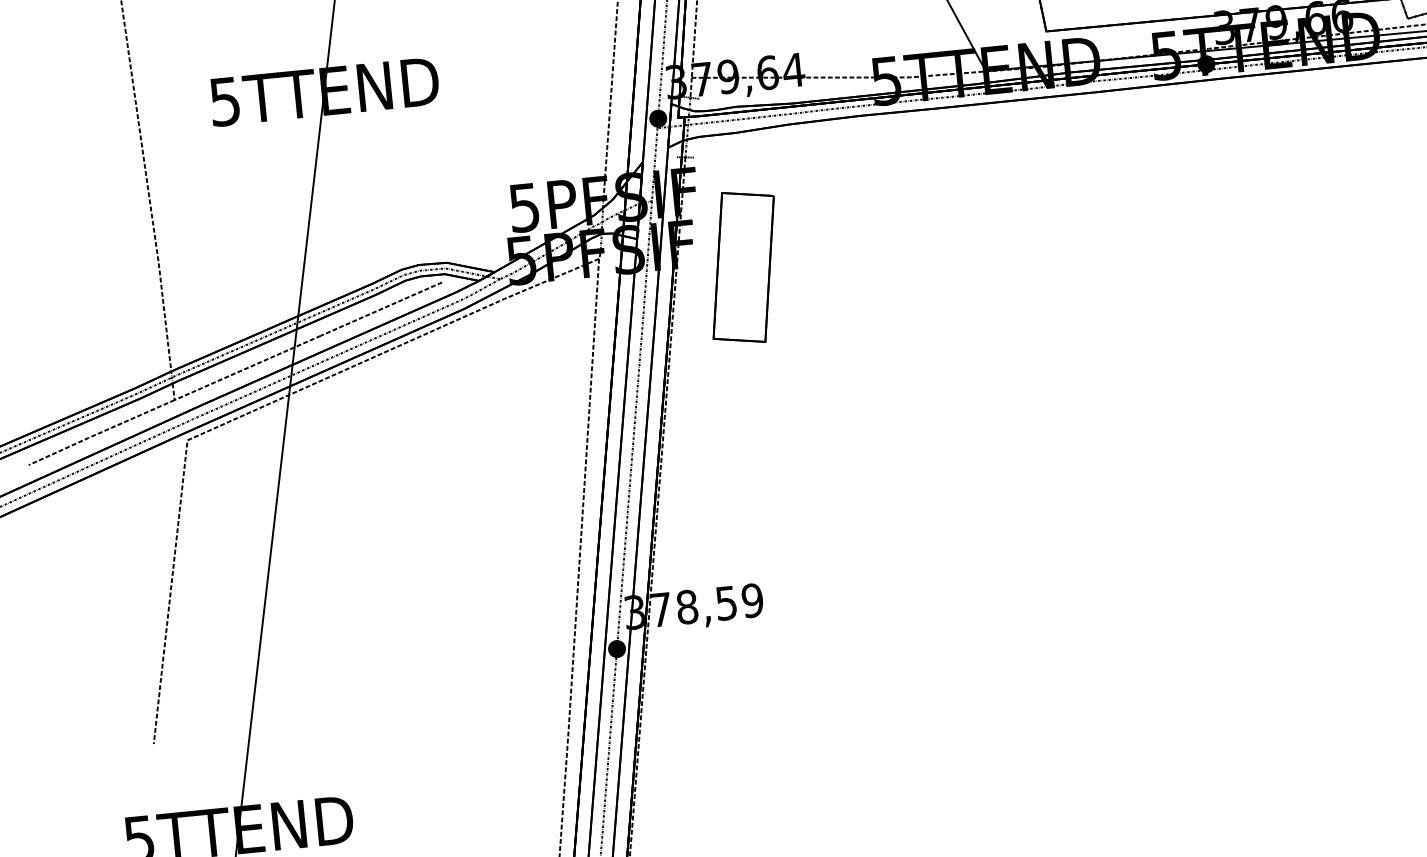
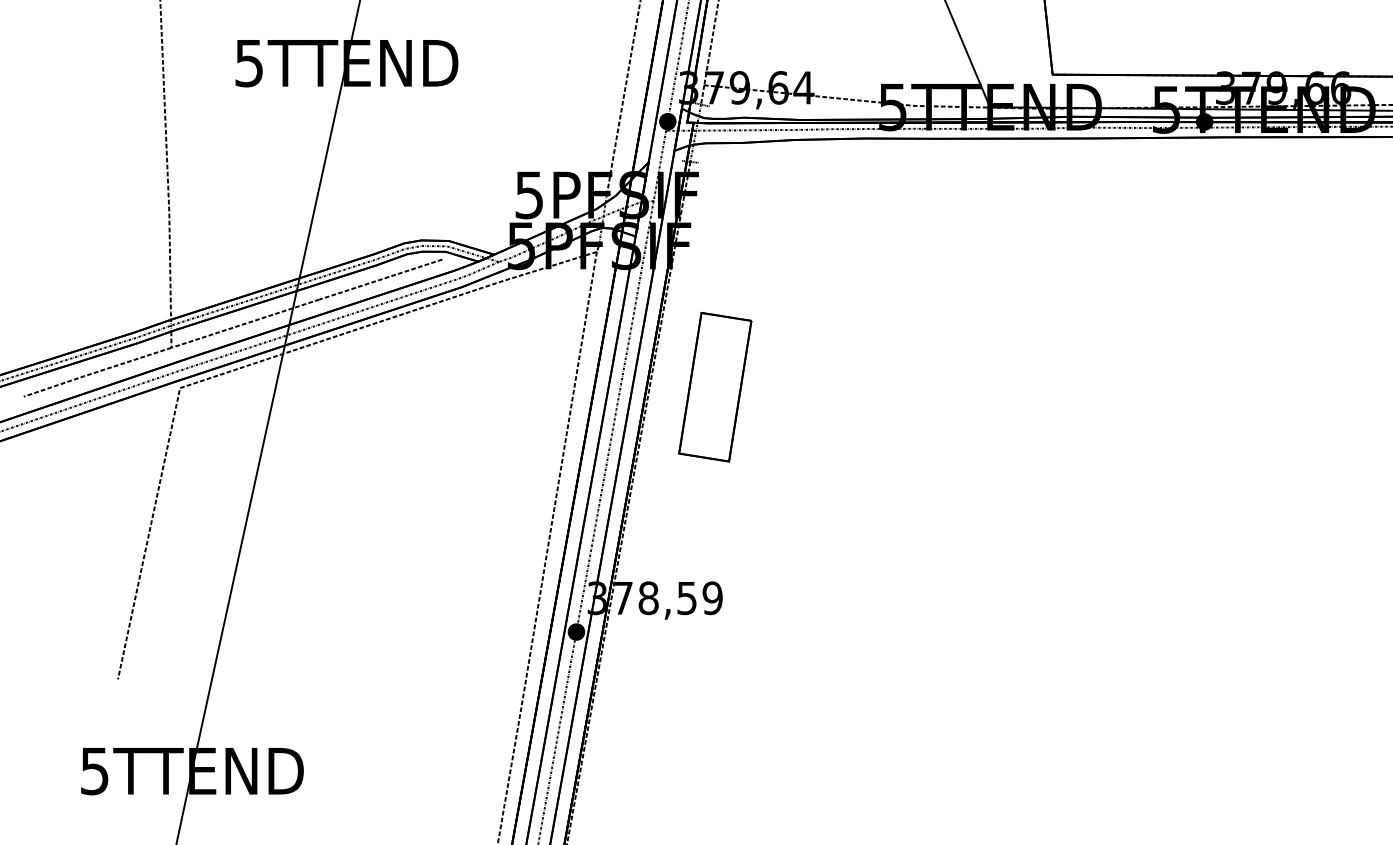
part: (743, 267) -> (715, 387), moved

